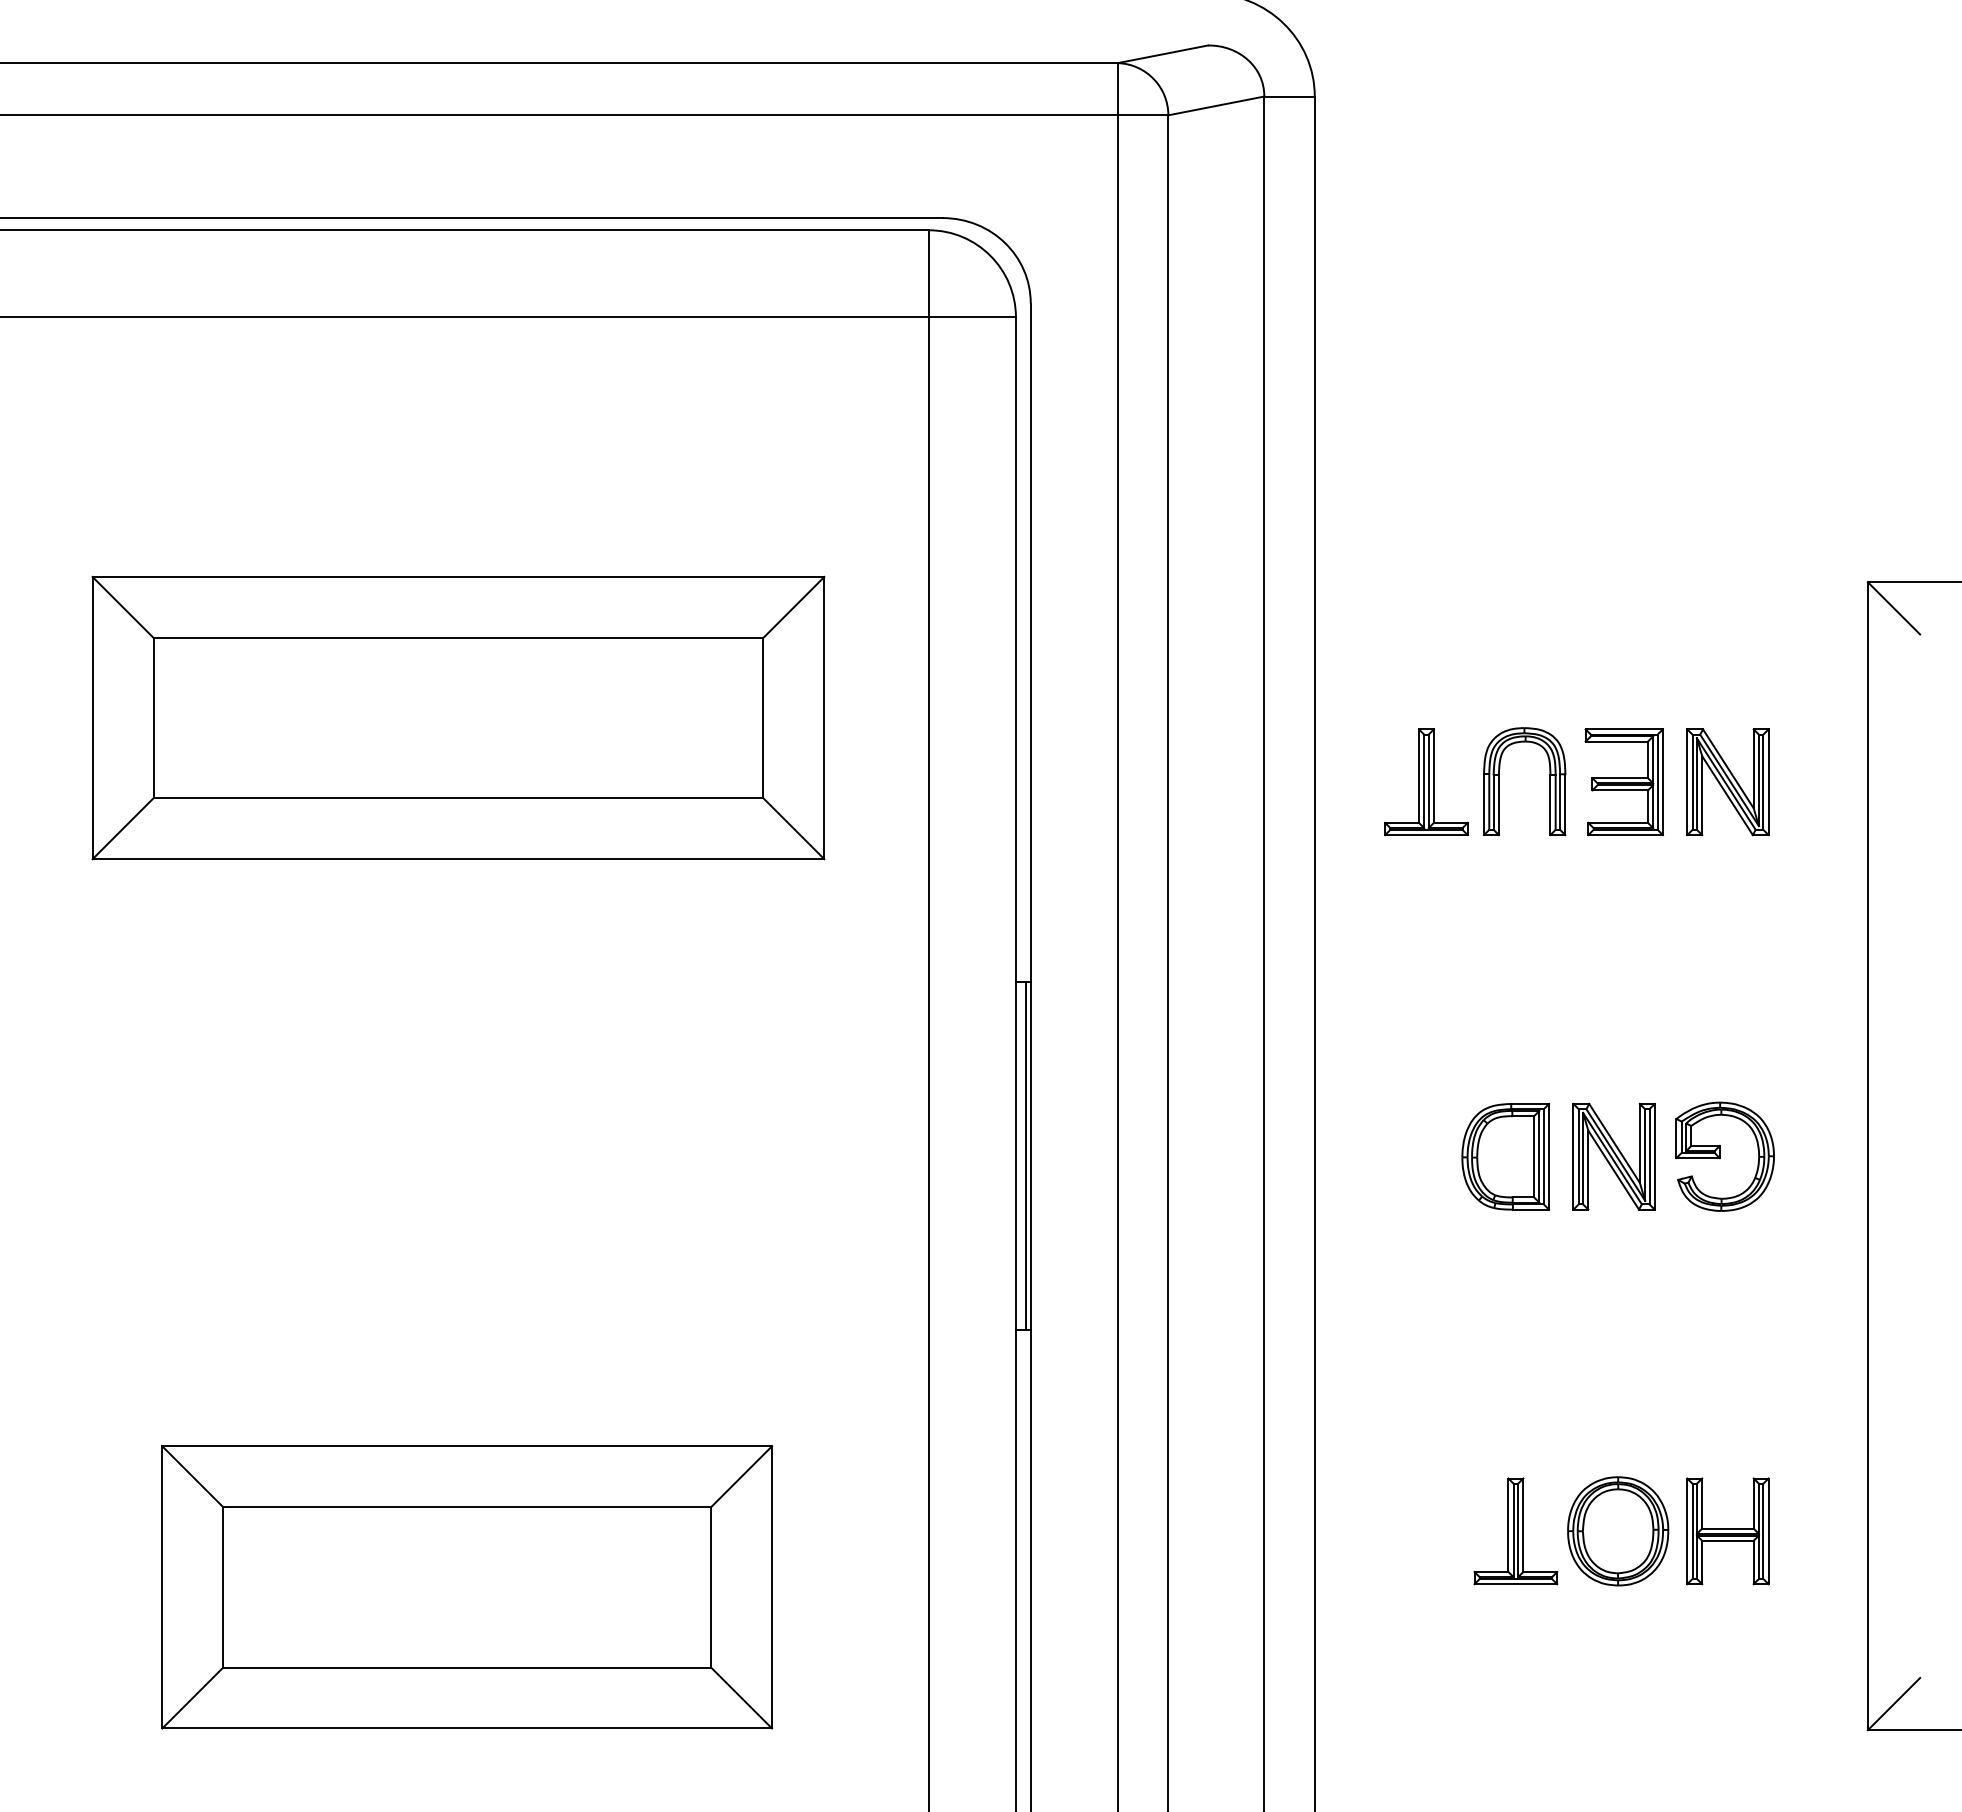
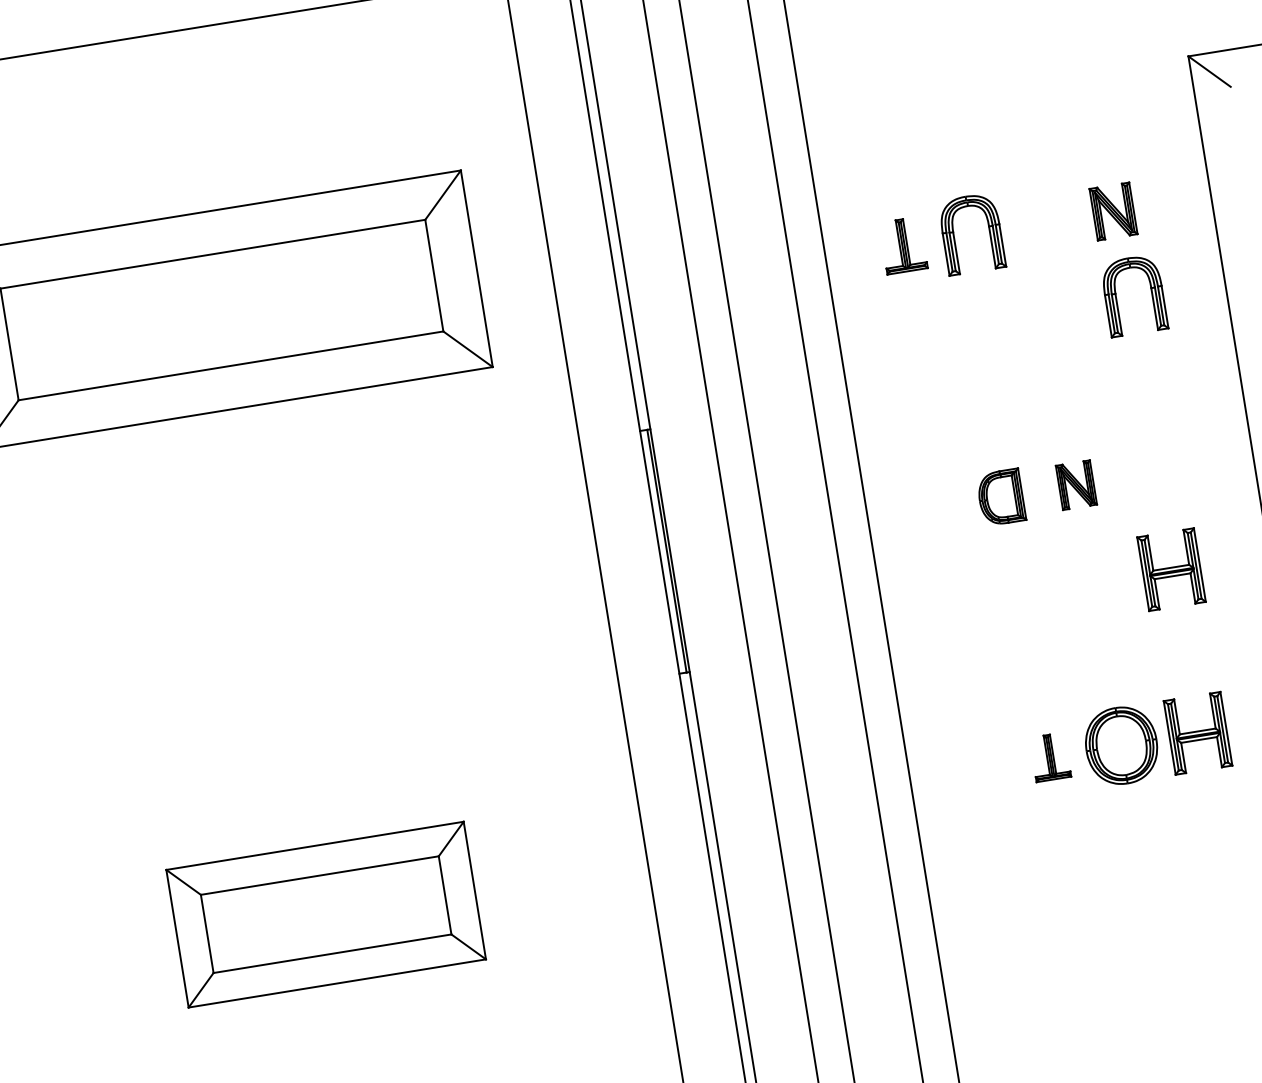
part: (1426, 782) -> (903, 245), size x0.7
part: (1623, 782) -> (1040, 223), removed
part: (1727, 782) -> (1113, 211), size x0.7
part: (1712, 904) -> (1116, 298), added
part: (1505, 1156) -> (1000, 497), size x0.7
part: (1613, 1156) -> (1076, 485), size x0.6
part: (1724, 1156) -> (1153, 472), removed
part: (1727, 1296) -> (1171, 569), added
part: (1515, 1531) -> (1050, 757), size x0.6
part: (467, 1587) -> (326, 914), size x0.7

